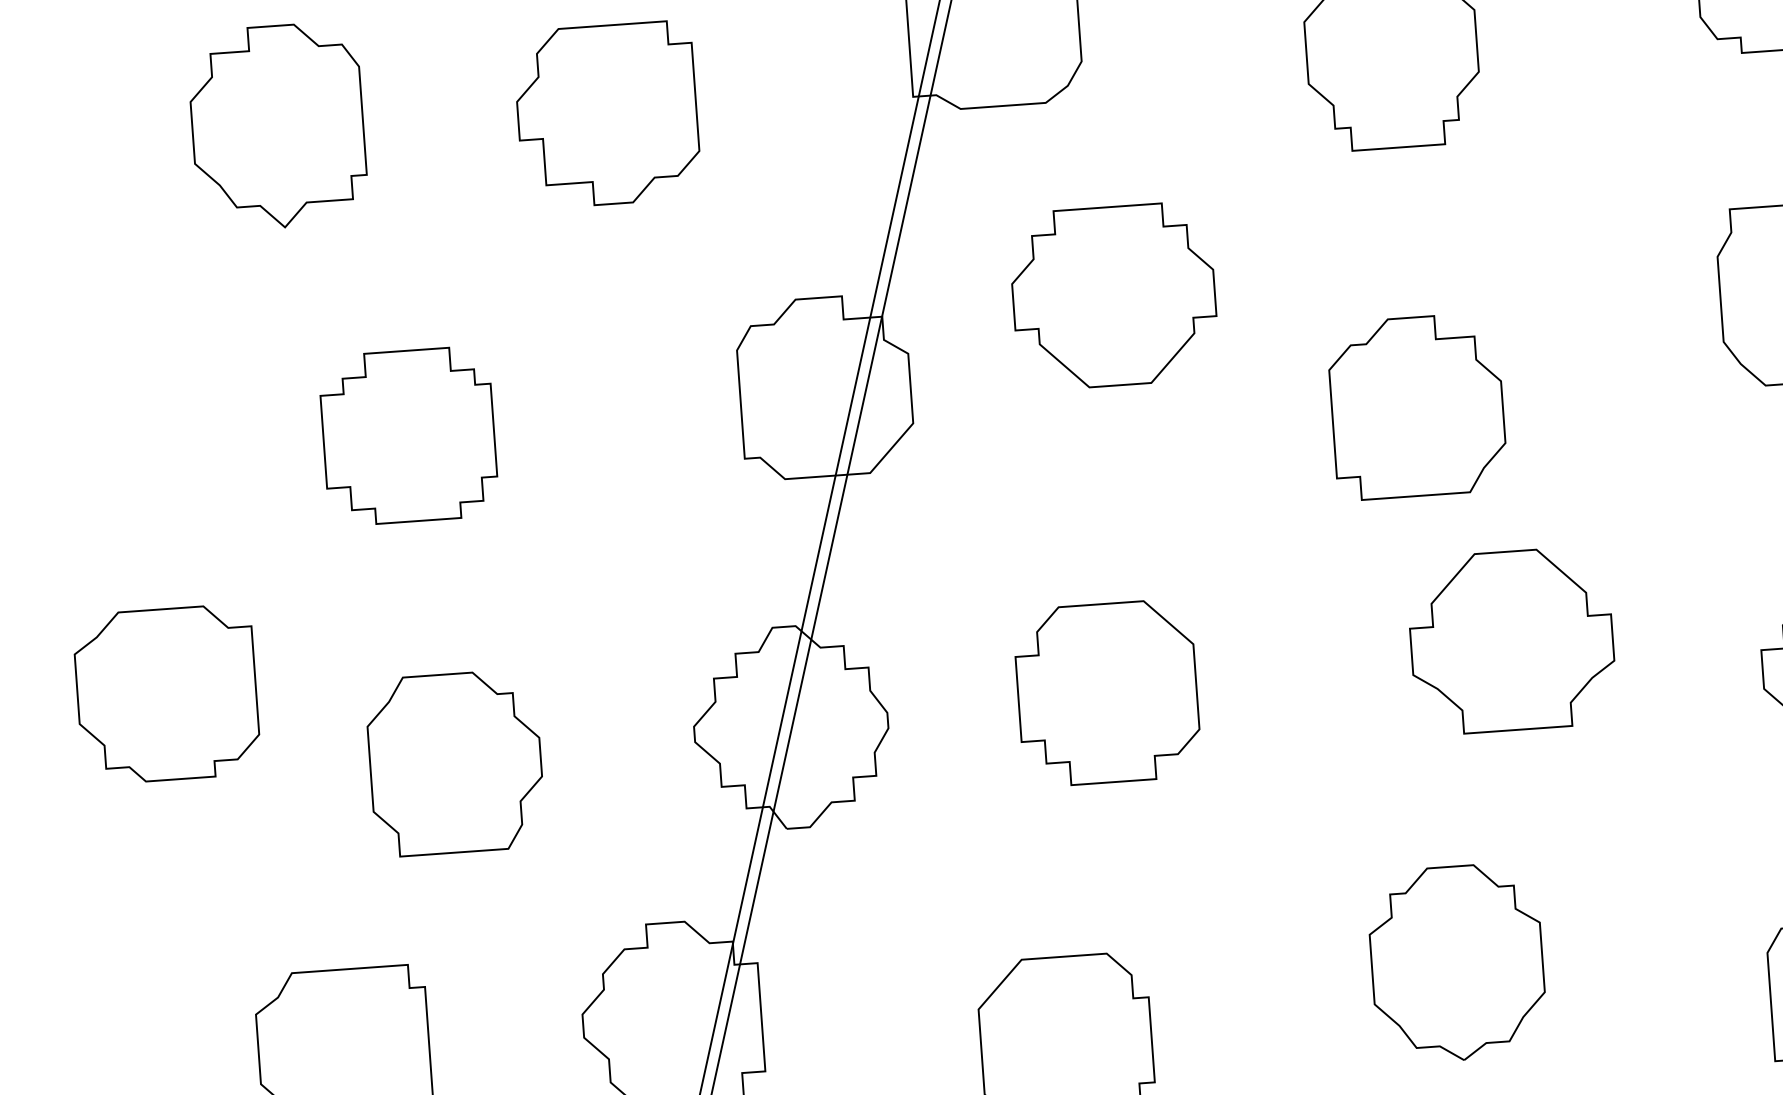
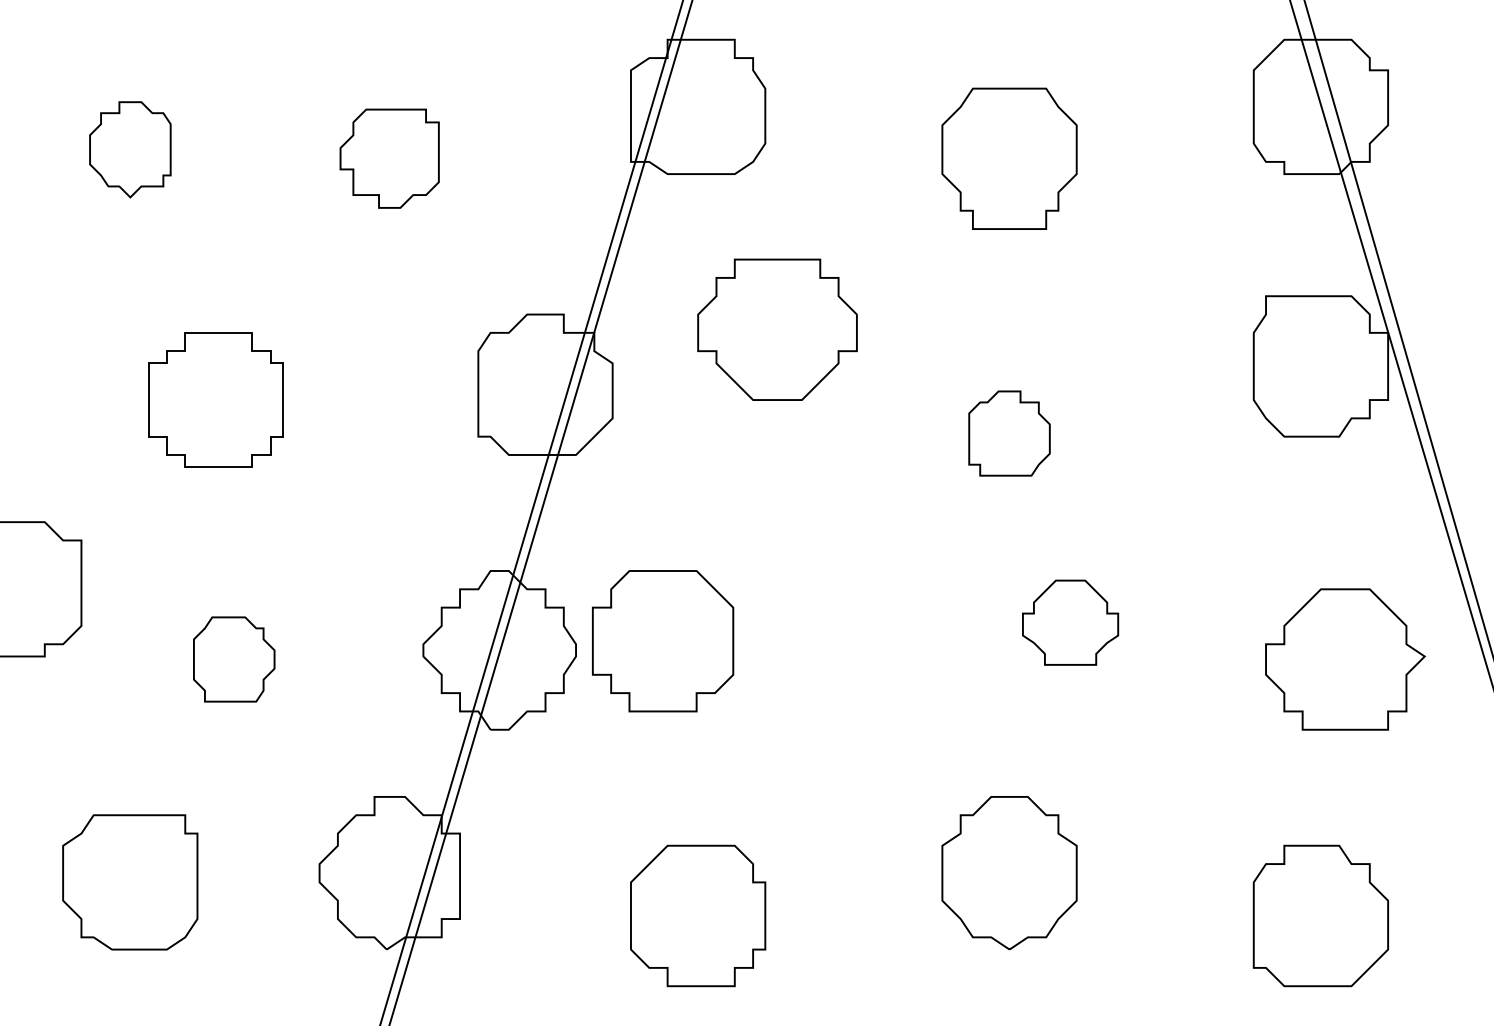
part: (606, 114) -> (389, 158), size x0.7
part: (278, 126) -> (130, 149), size x0.6
part: (1417, 406) -> (1009, 433), size x0.6
part: (1511, 640) -> (1070, 622), size x0.6
part: (1108, 693) -> (663, 641), moved
part: (456, 763) -> (234, 659), size x0.6

